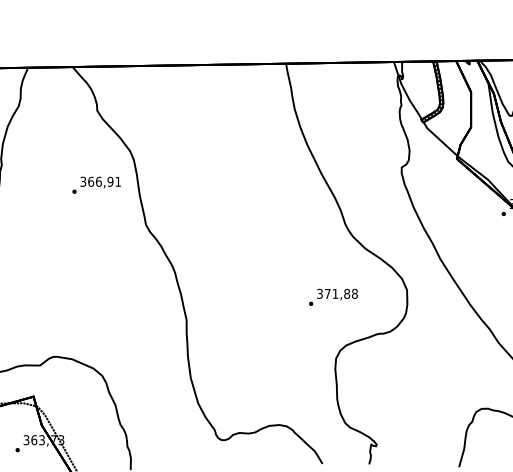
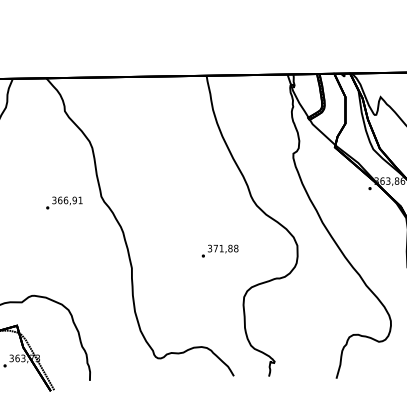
text: (96, 184) -> (64, 202), moved
text: (332, 296) -> (219, 250), moved

